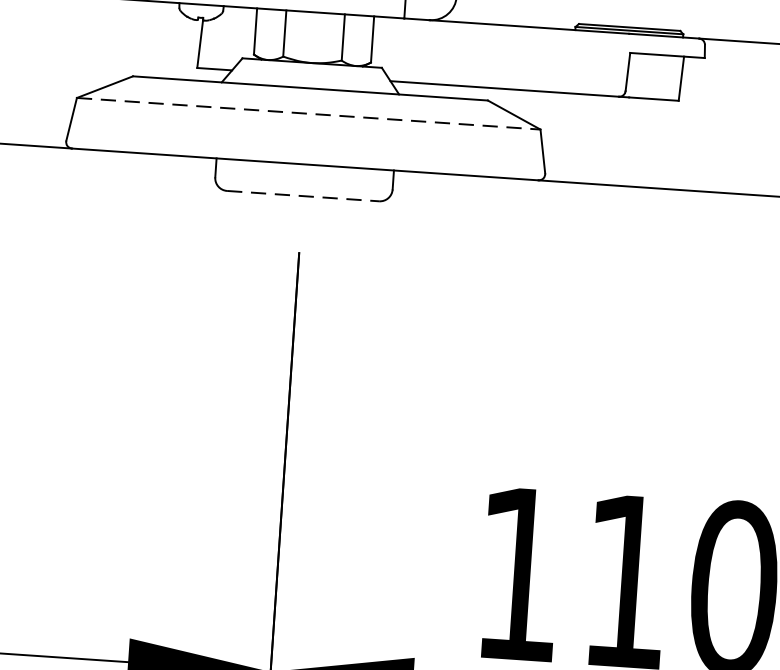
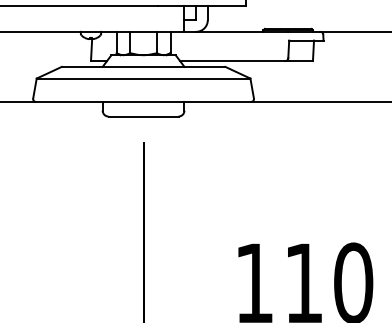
line: (308, 113) -> (143, 78), dashed -> solid
line: (305, 196) -> (144, 116), dashed -> solid

